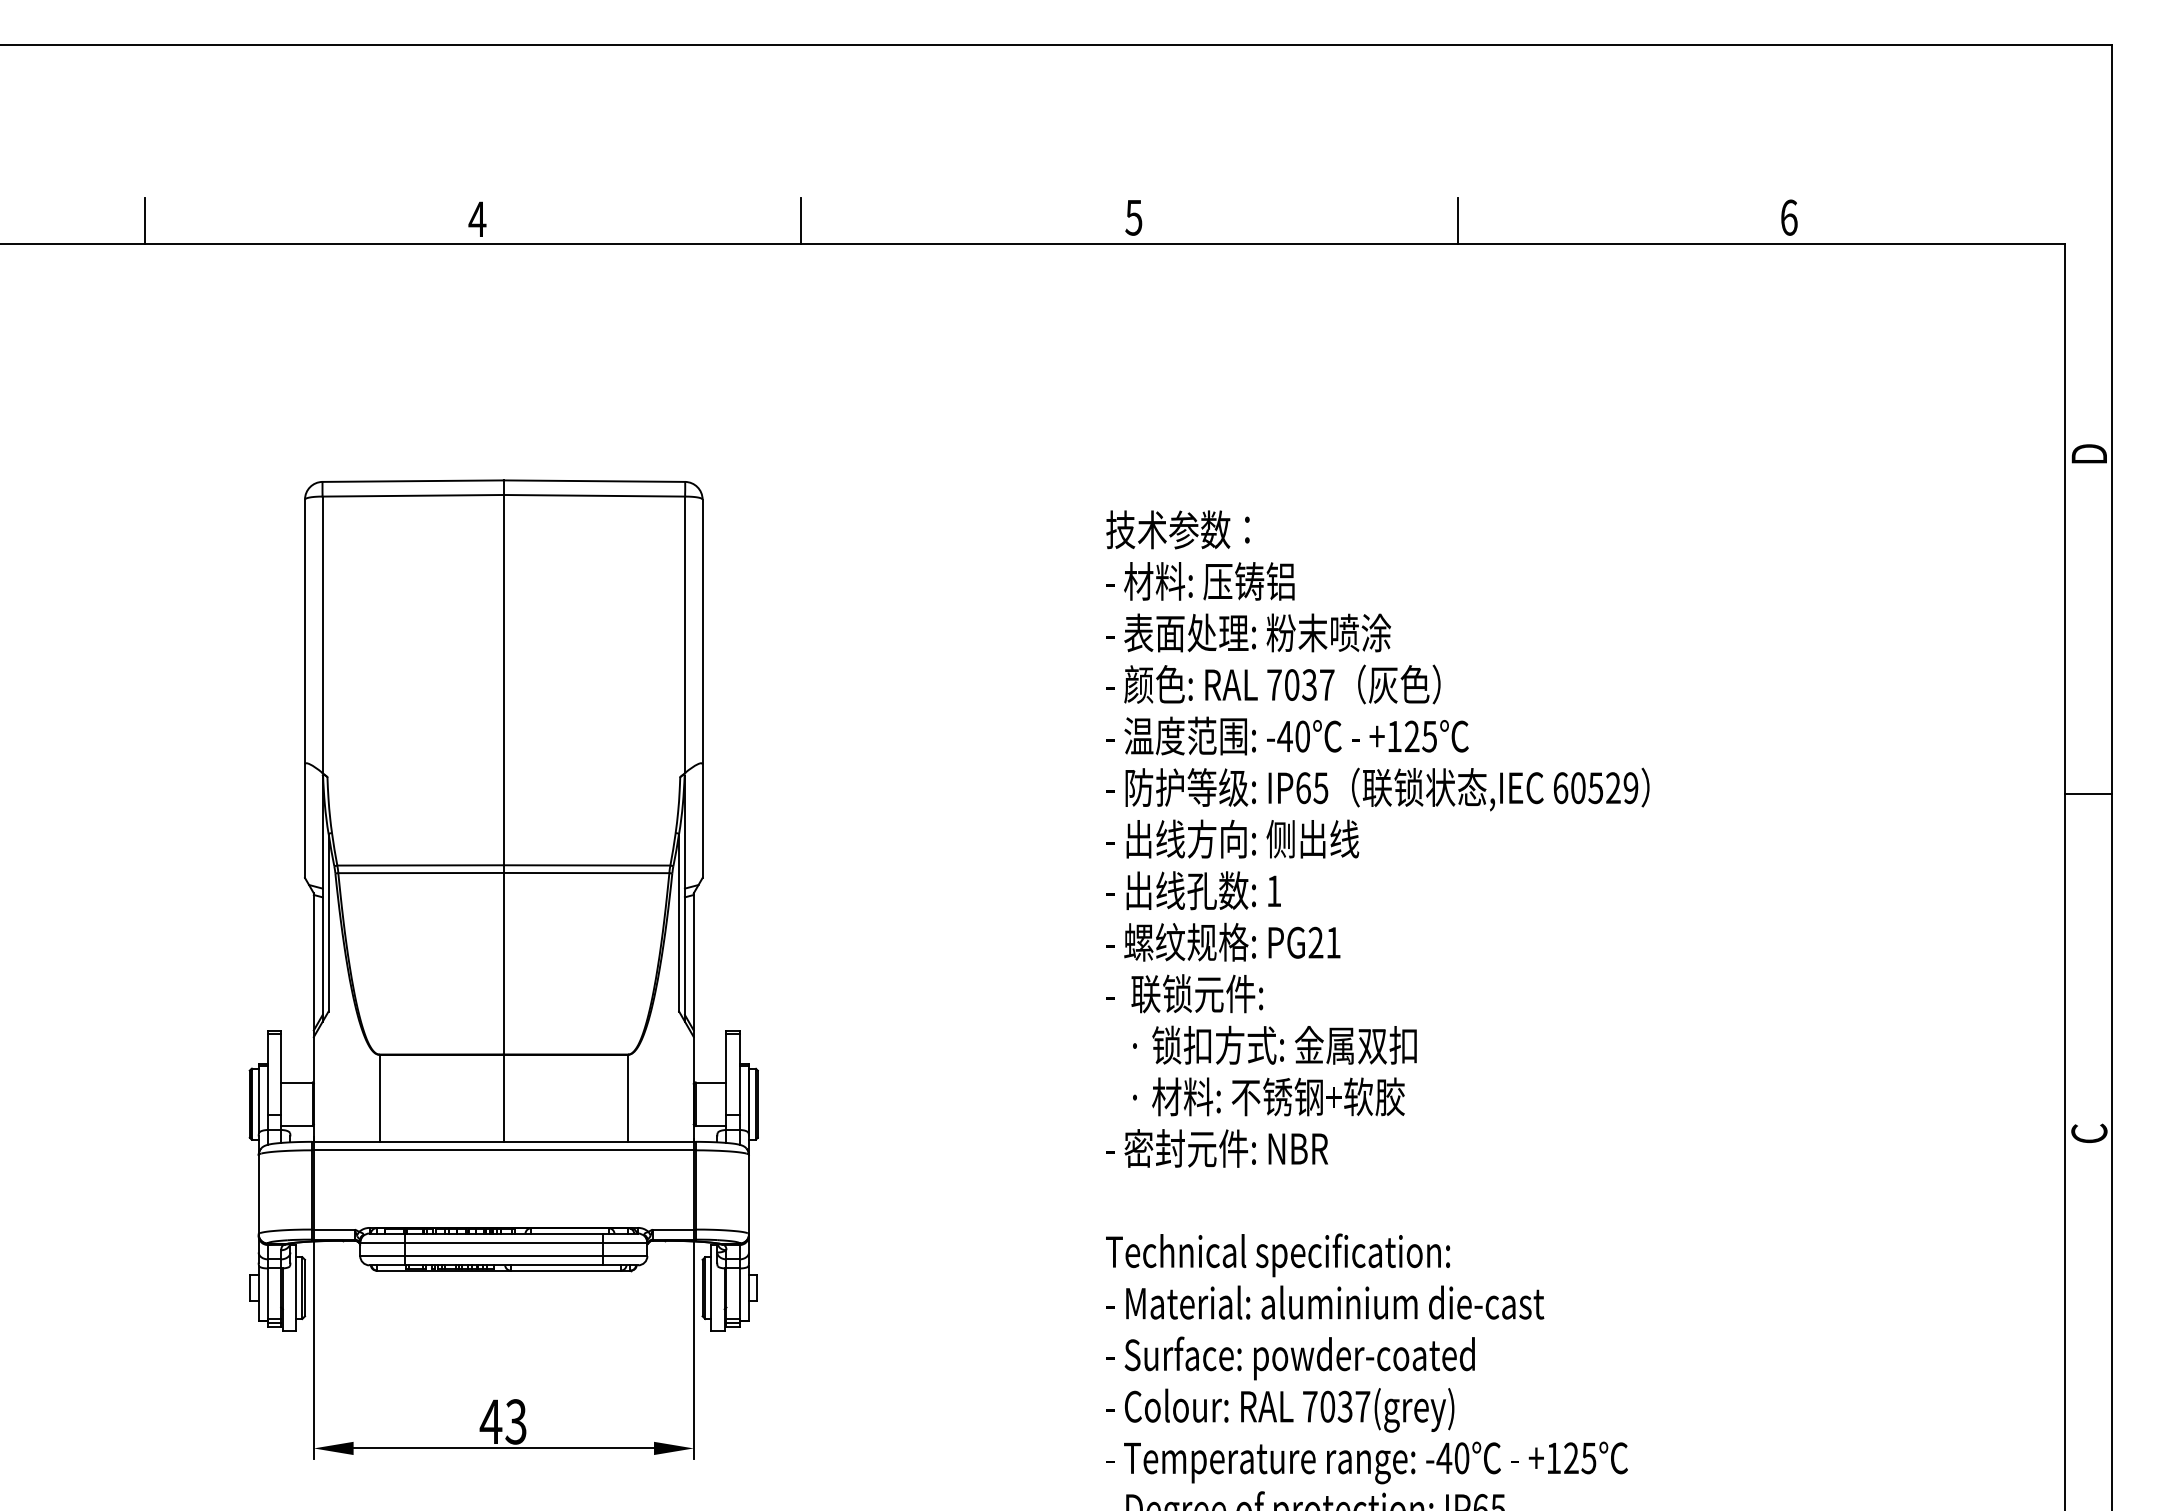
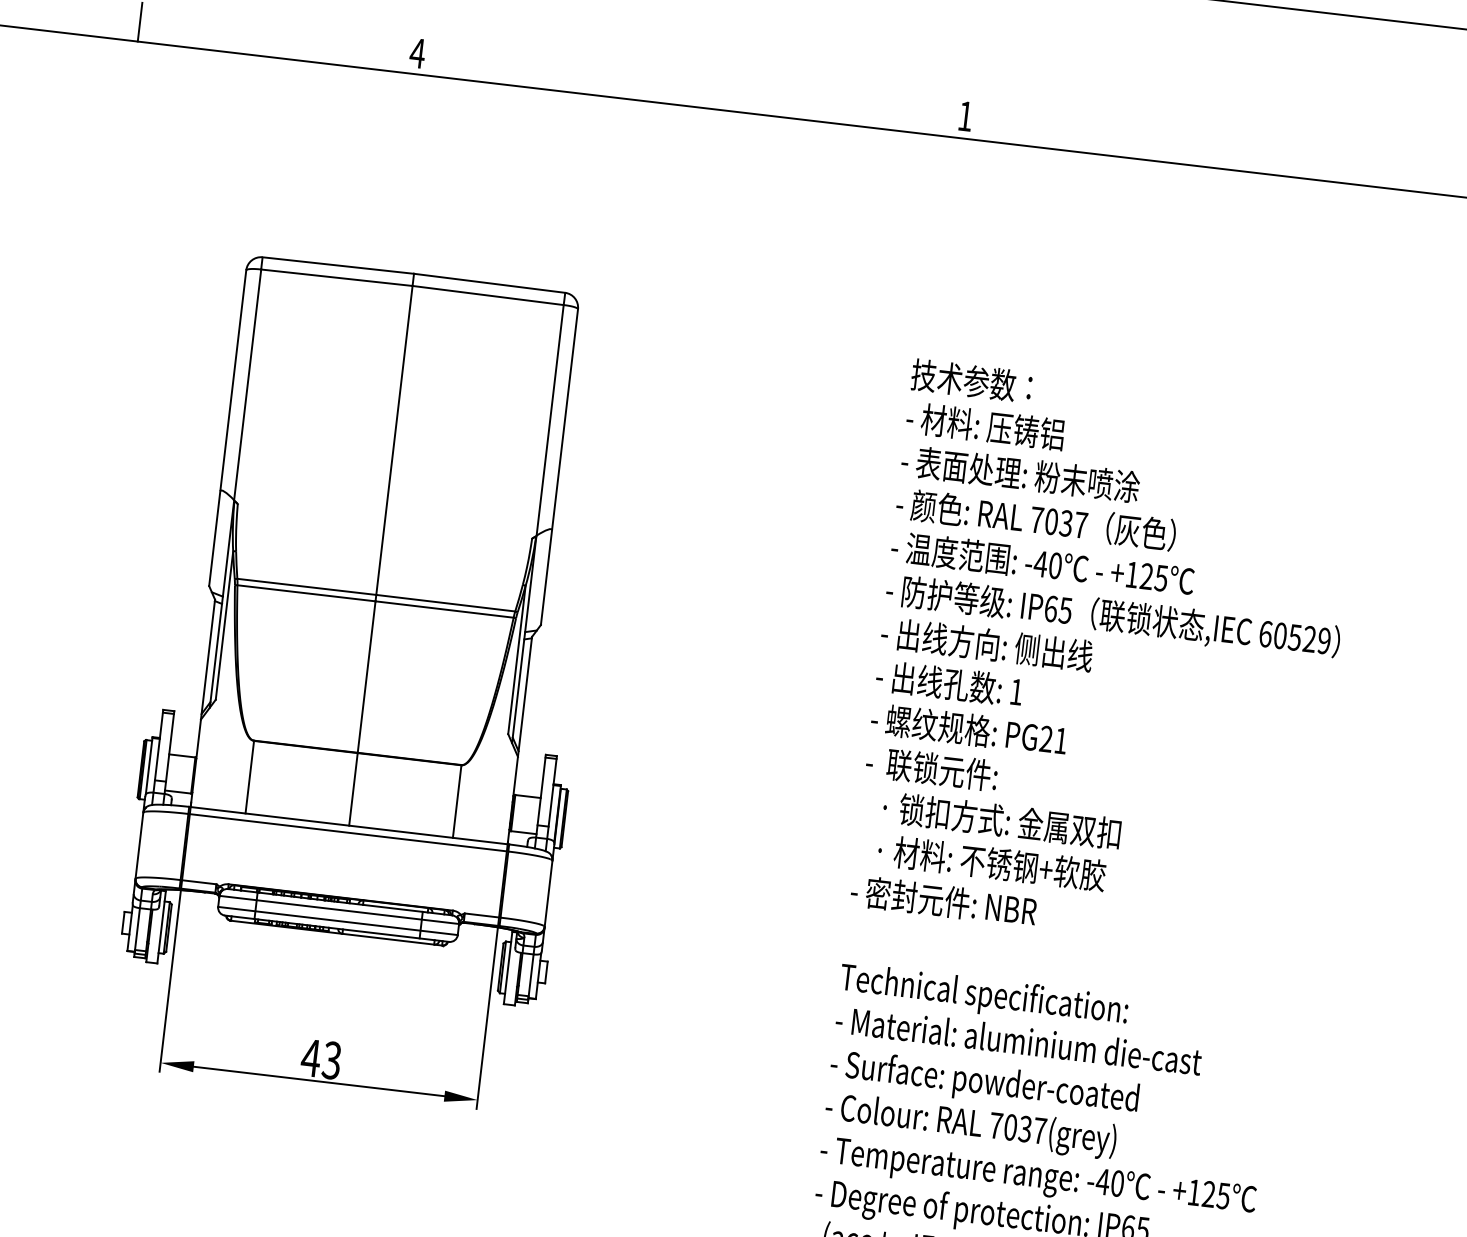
text: (1133, 217) -> (965, 116), 5 -> 1
line: (801, 220) -> (687, 86), removed
line: (1457, 220) -> (1235, 150), removed

